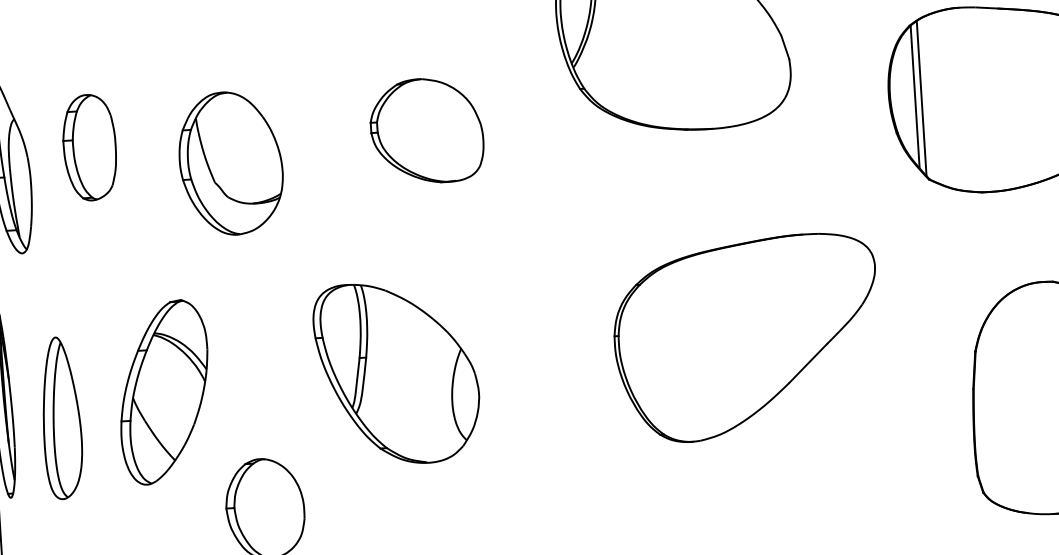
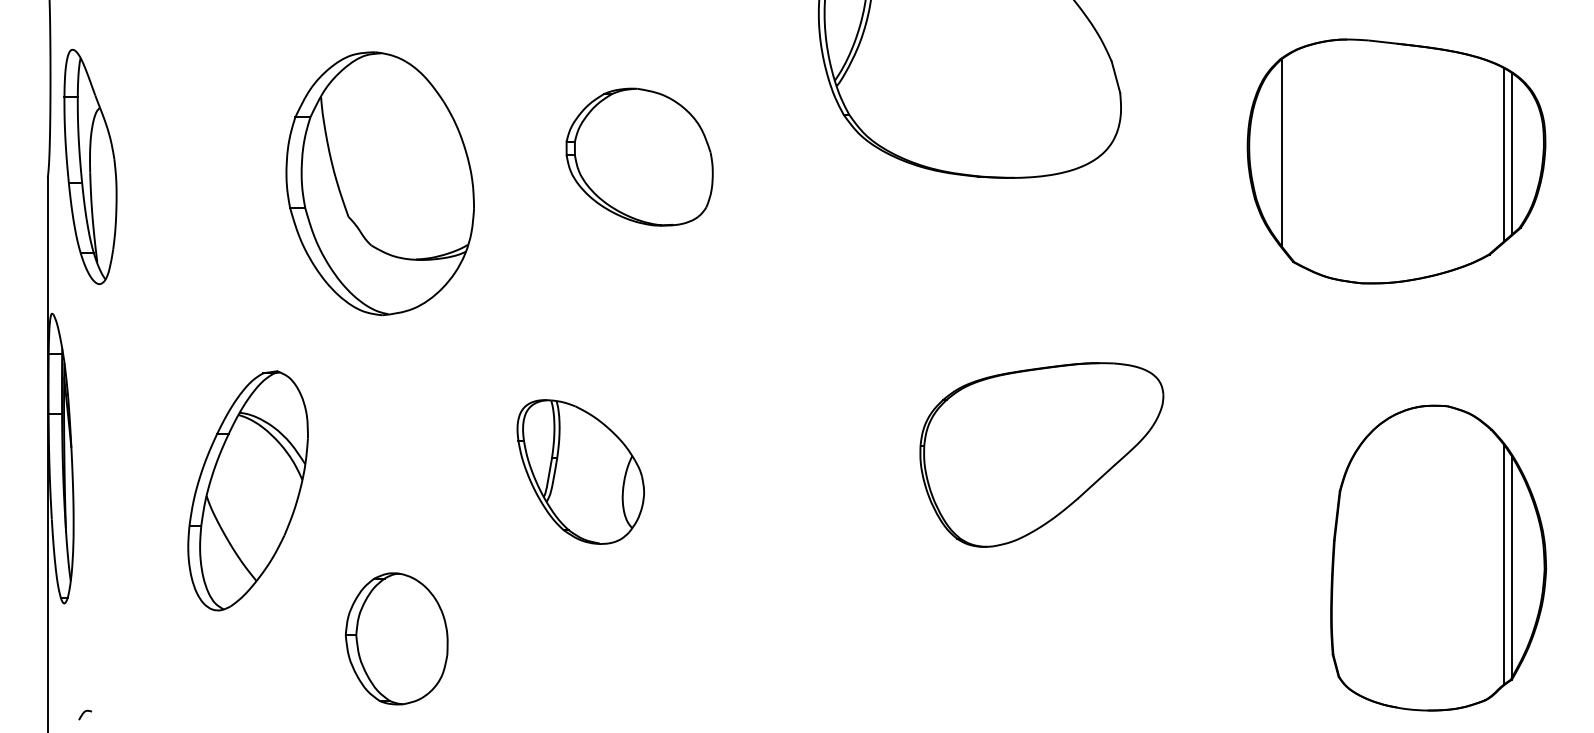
line: (921, 98) -> (1290, 155), removed
part: (89, 147) -> (196, 151), removed
part: (231, 163) -> (380, 183), size x1.4
part: (746, 337) -> (1041, 454), size x0.7
part: (397, 372) -> (580, 471), size x0.6
part: (163, 392) -> (247, 490), moved
part: (61, 418) -> (137, 503), removed

